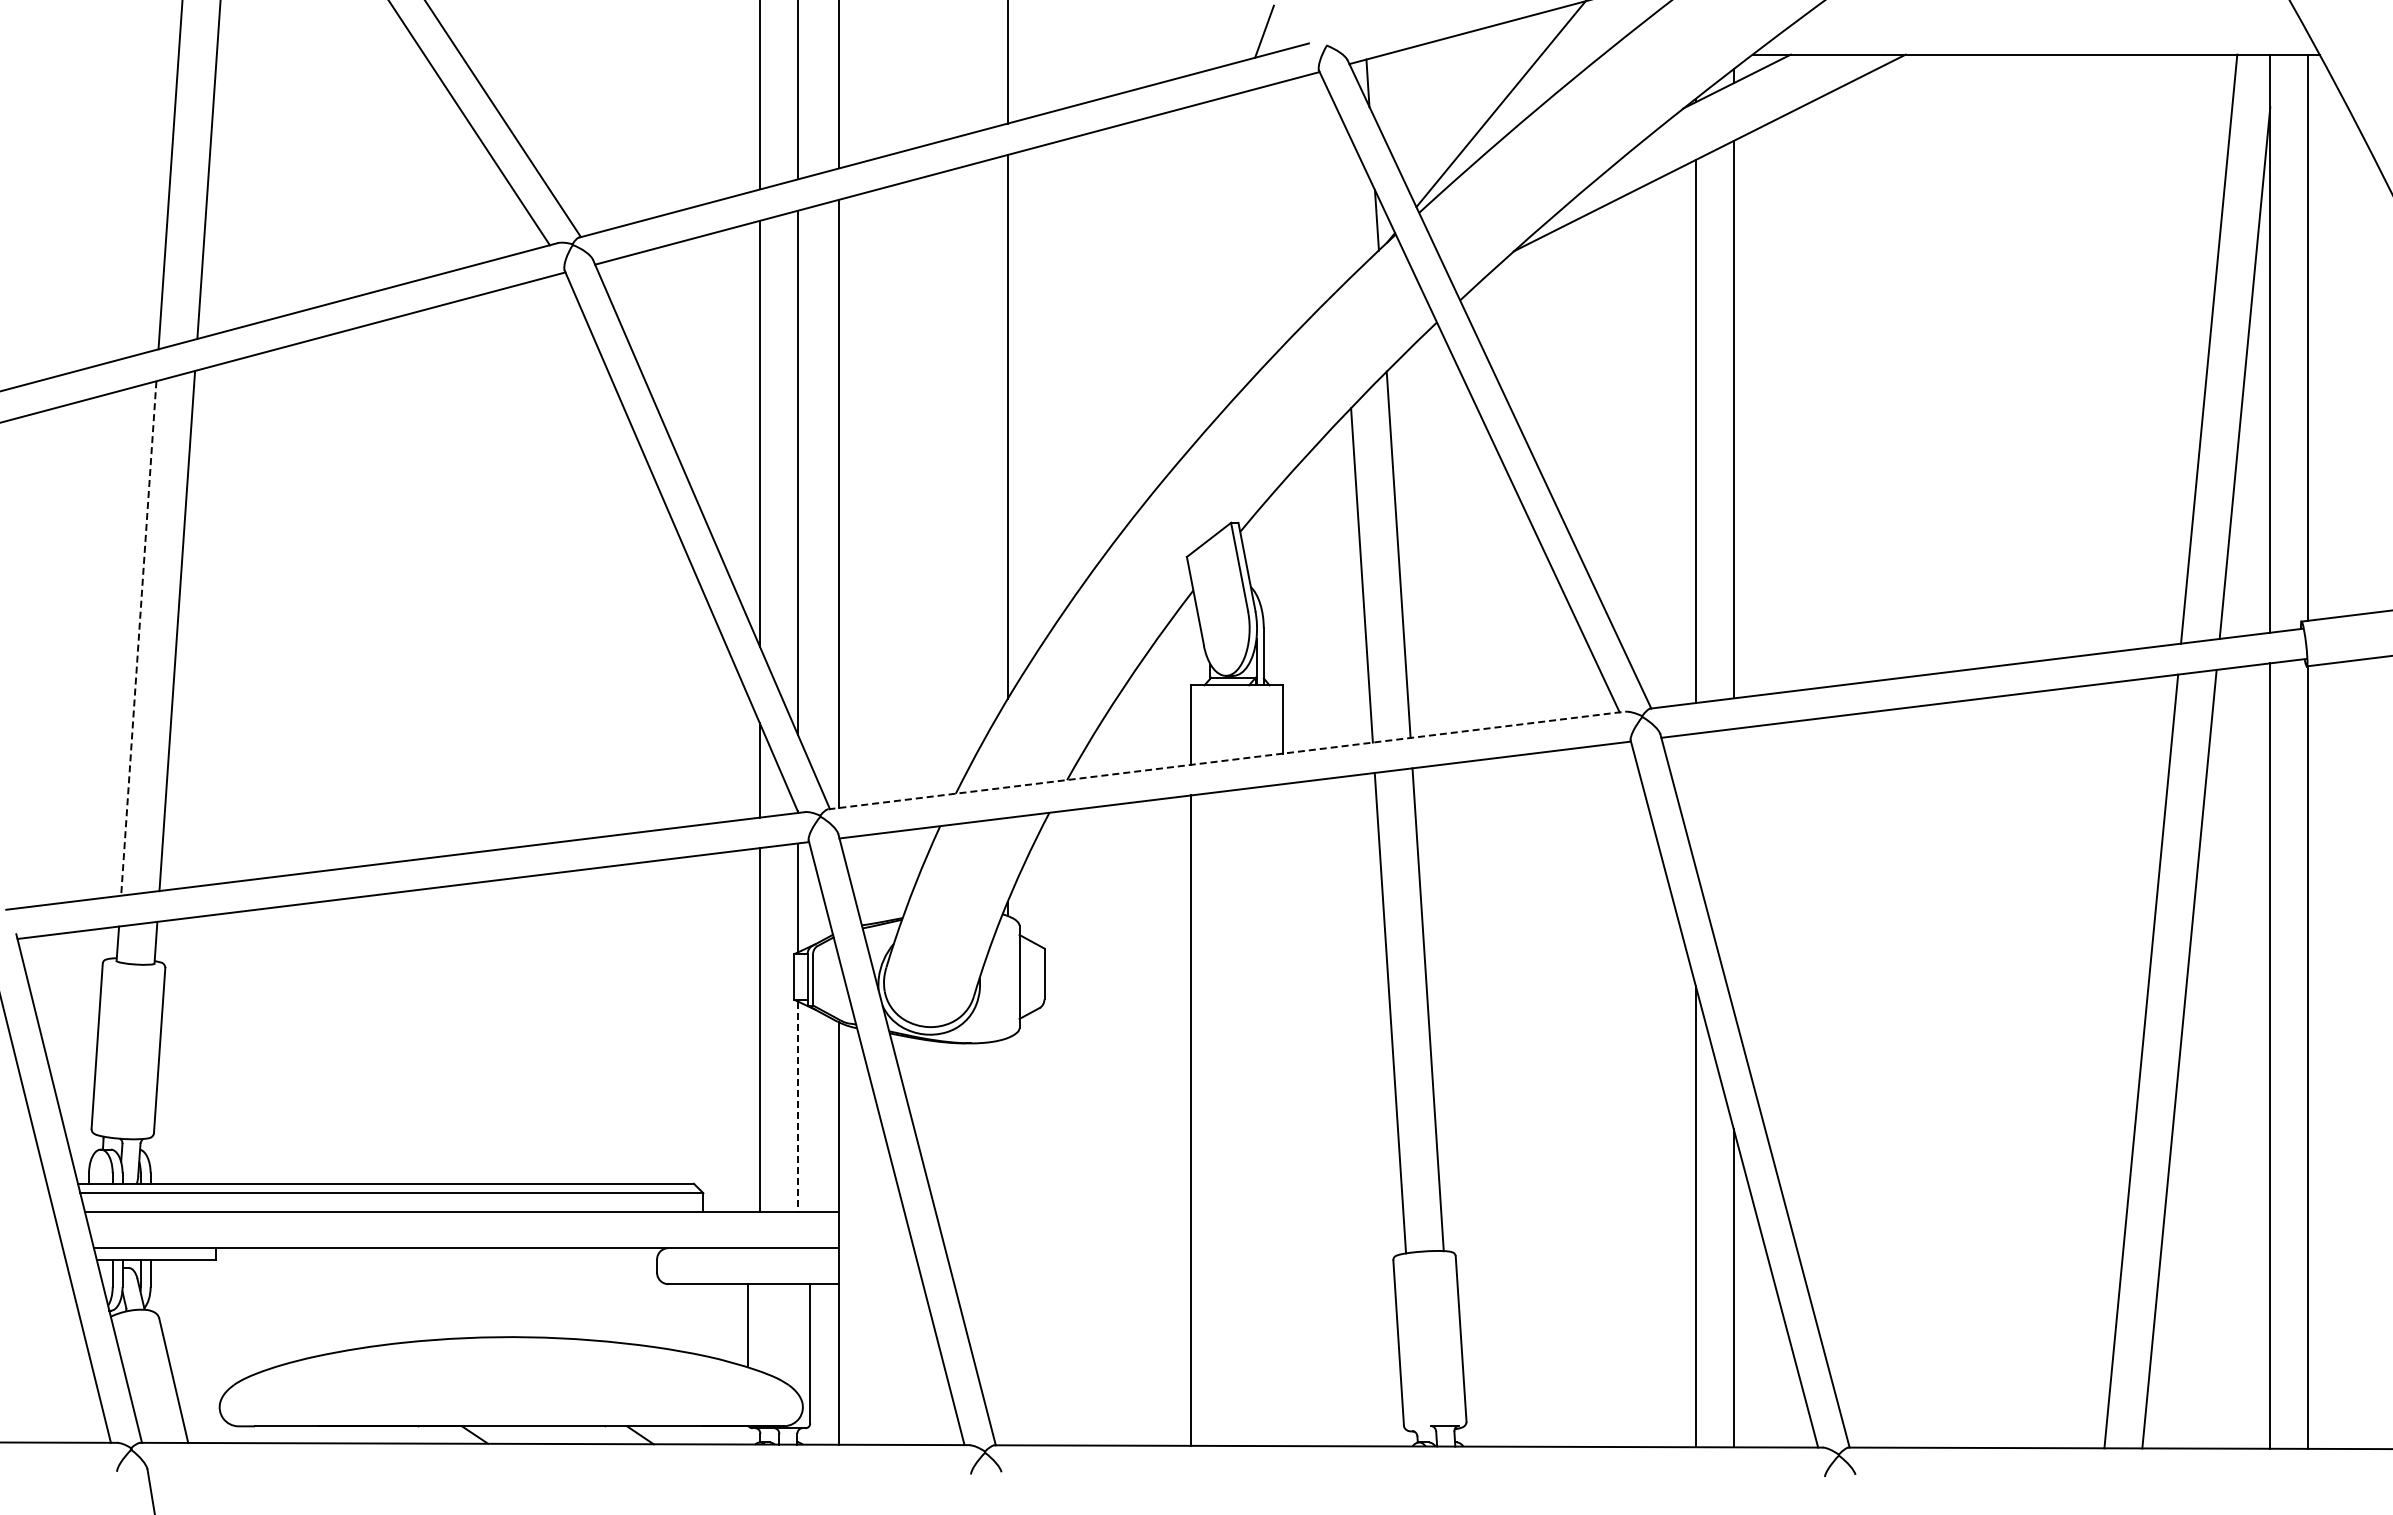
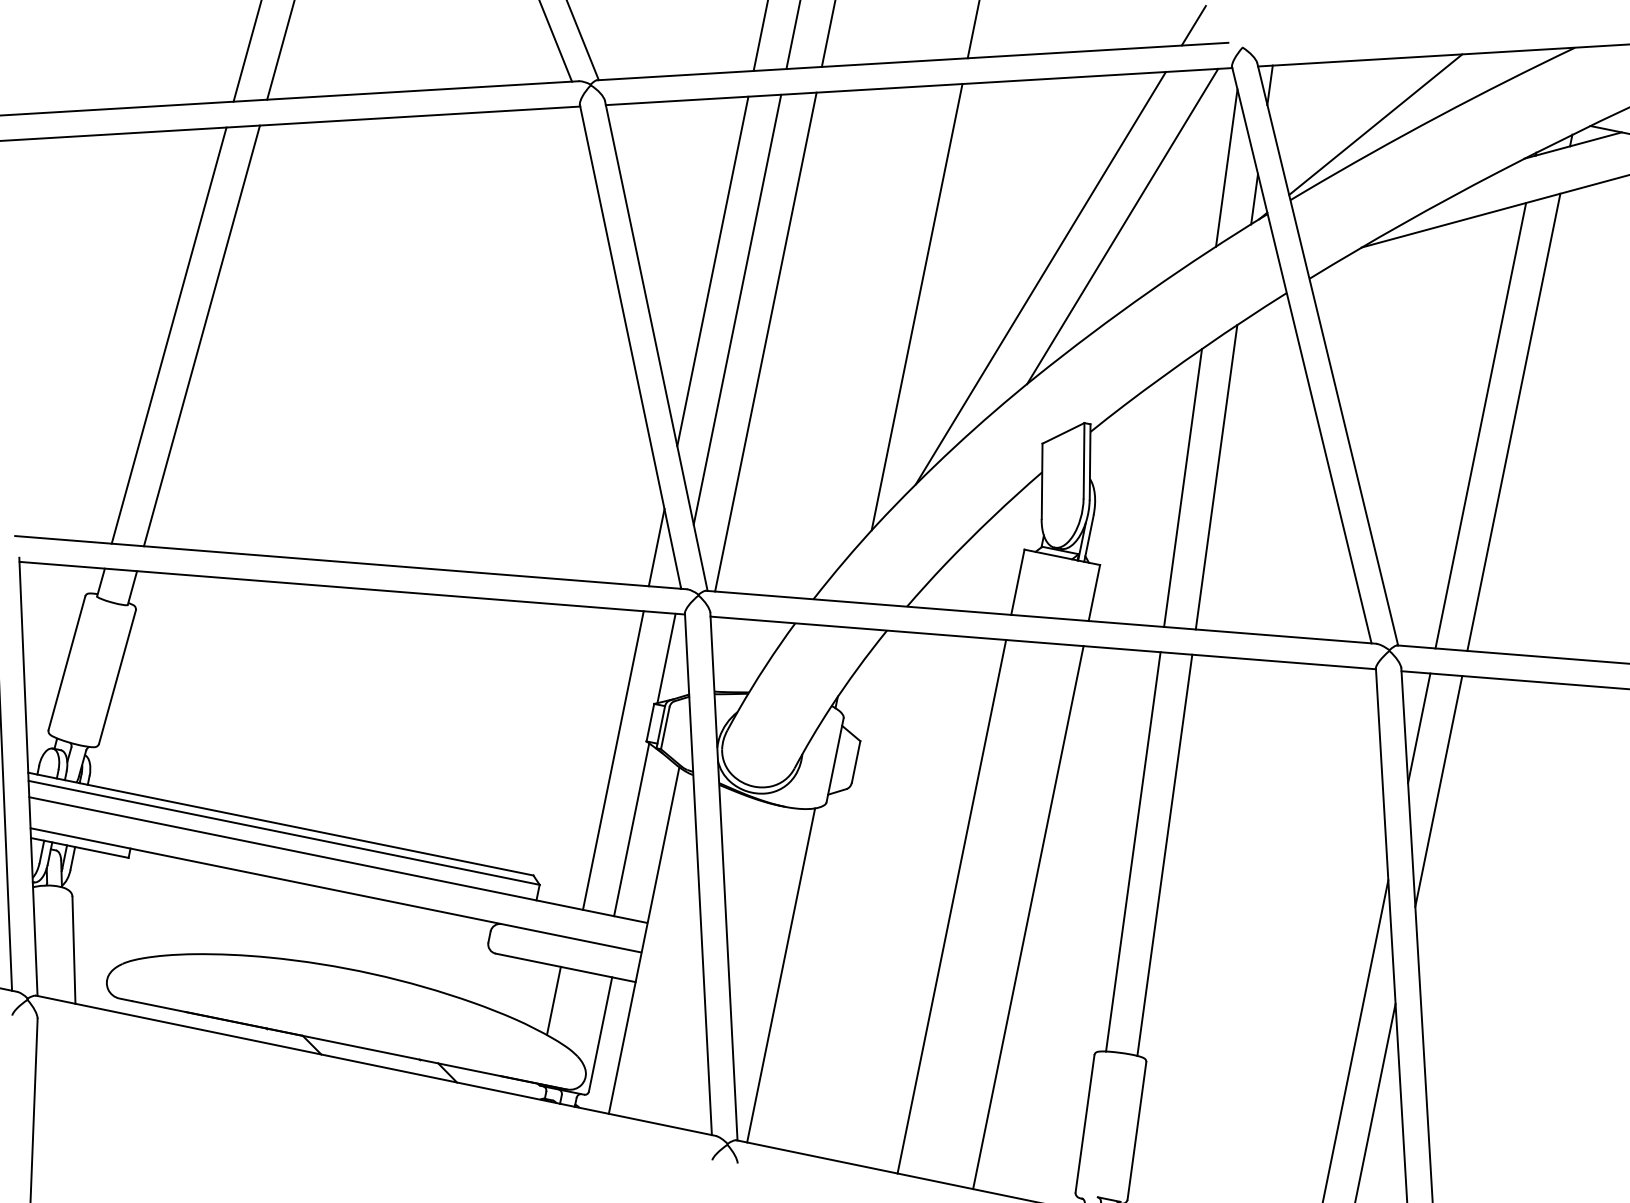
line: (1336, 190) -> (1226, 168), added
line: (1228, 283) -> (1122, 226), added
line: (1145, 363) -> (1040, 278), added
line: (138, 638) -> (168, 335), dashed -> solid
line: (1227, 760) -> (1041, 617), dashed -> solid
line: (1695, 800) -> (1419, 728), added
line: (1733, 869) -> (1438, 791), added
line: (797, 1107) -> (631, 830), dashed -> solid
line: (1283, 1115) -> (1028, 917), added
line: (1007, 1241) -> (781, 975), added

